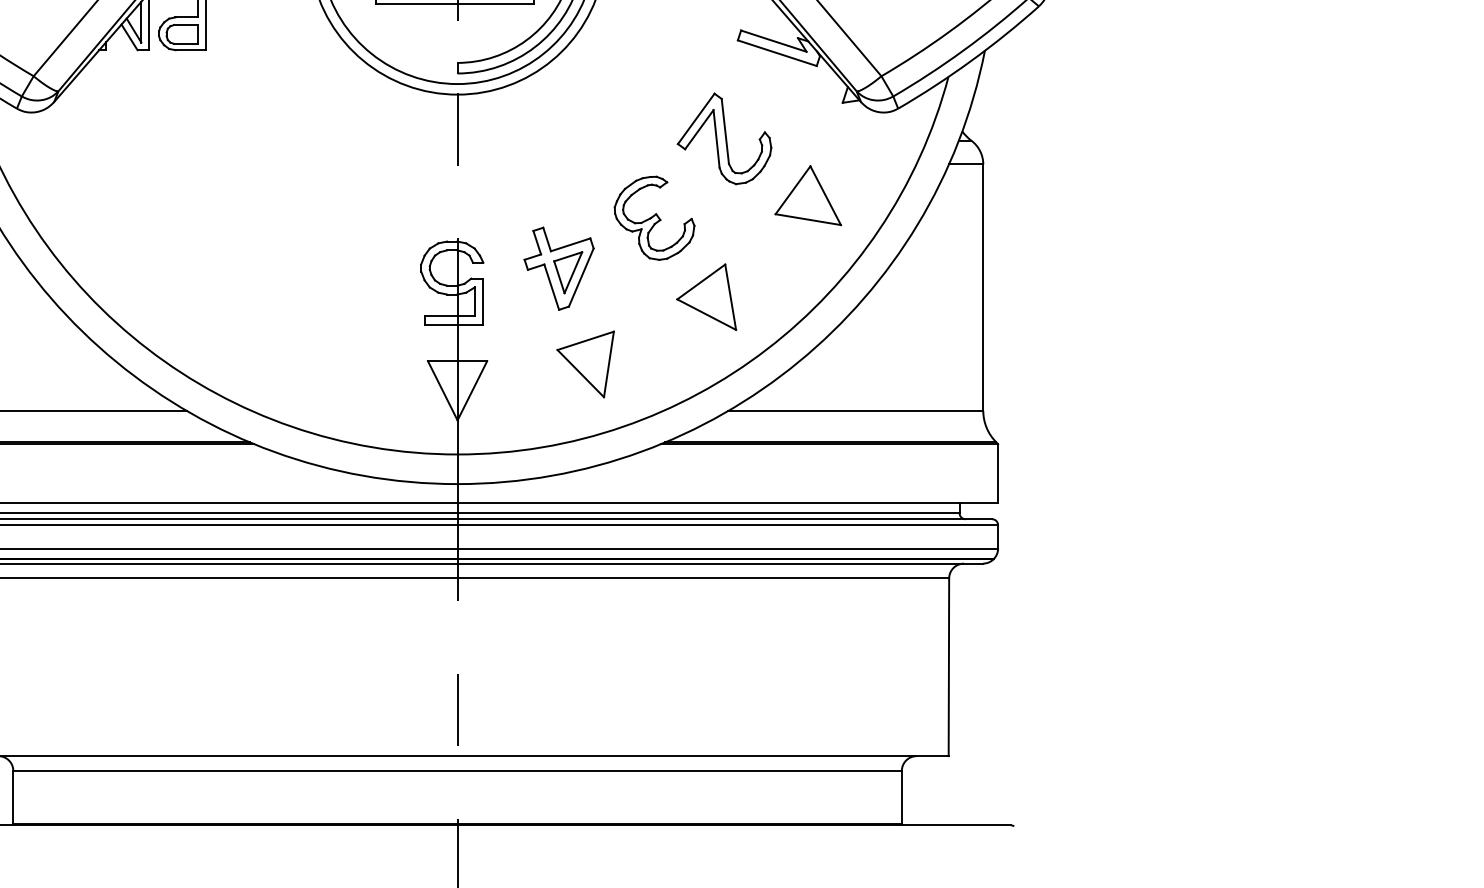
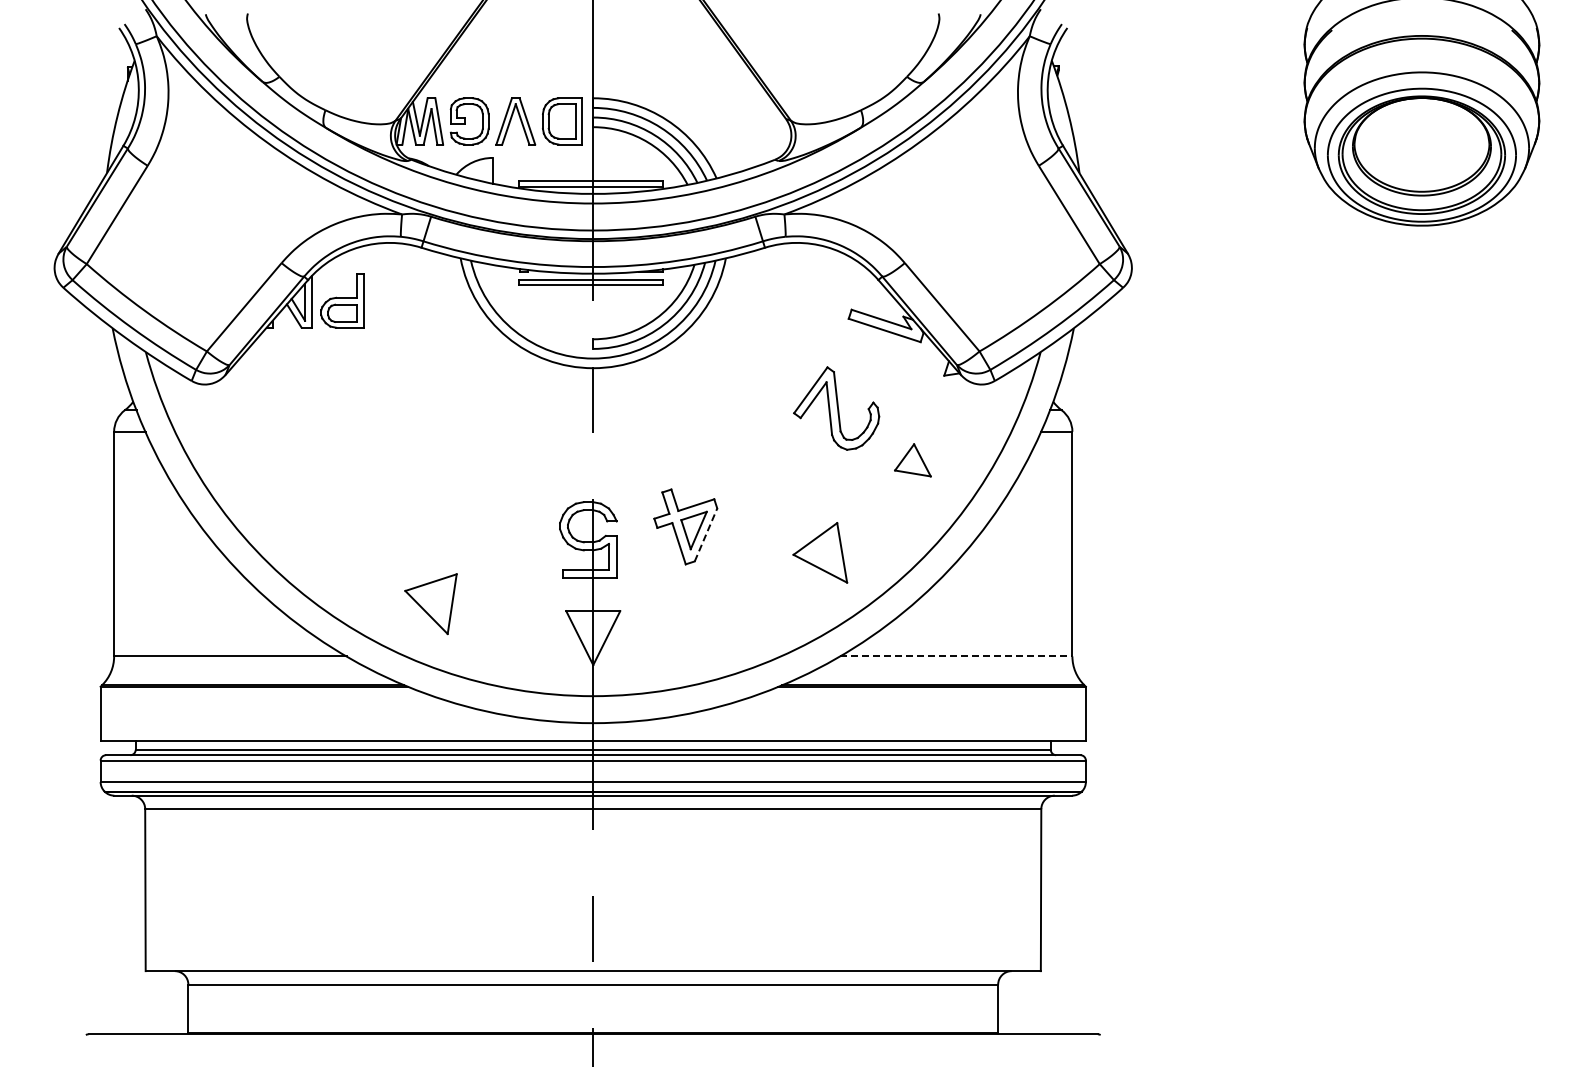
part: (807, 195) -> (912, 460), size x0.6
part: (654, 217) -> (772, 480), removed
line: (581, 277) -> (706, 534), solid -> dashed
part: (585, 364) -> (430, 604), moved
line: (856, 410) -> (956, 656), solid -> dashed

